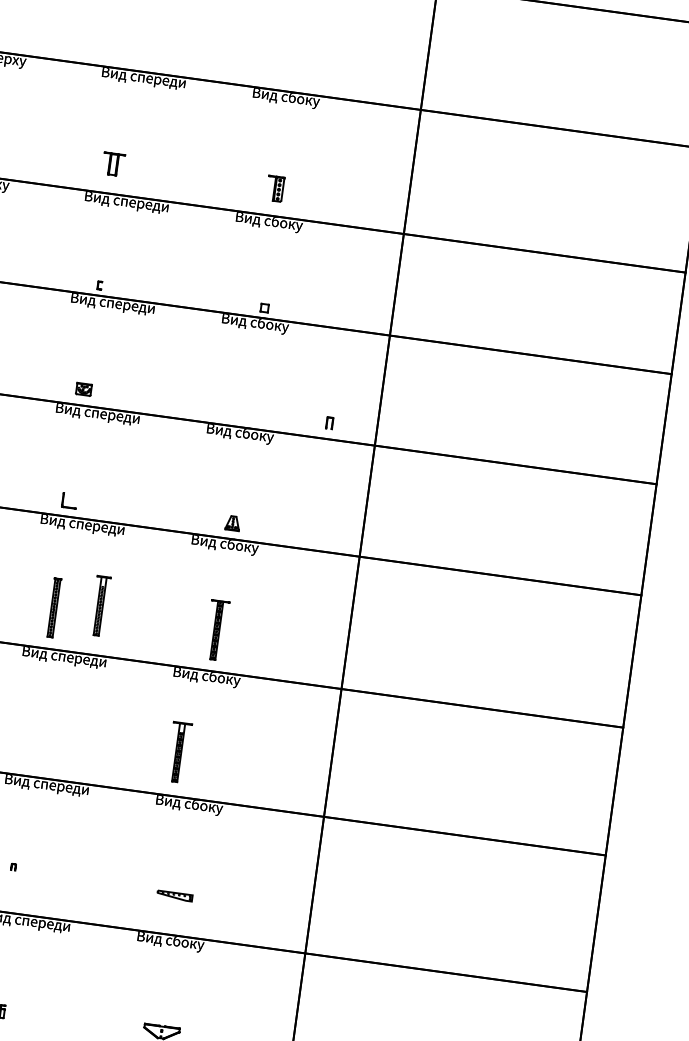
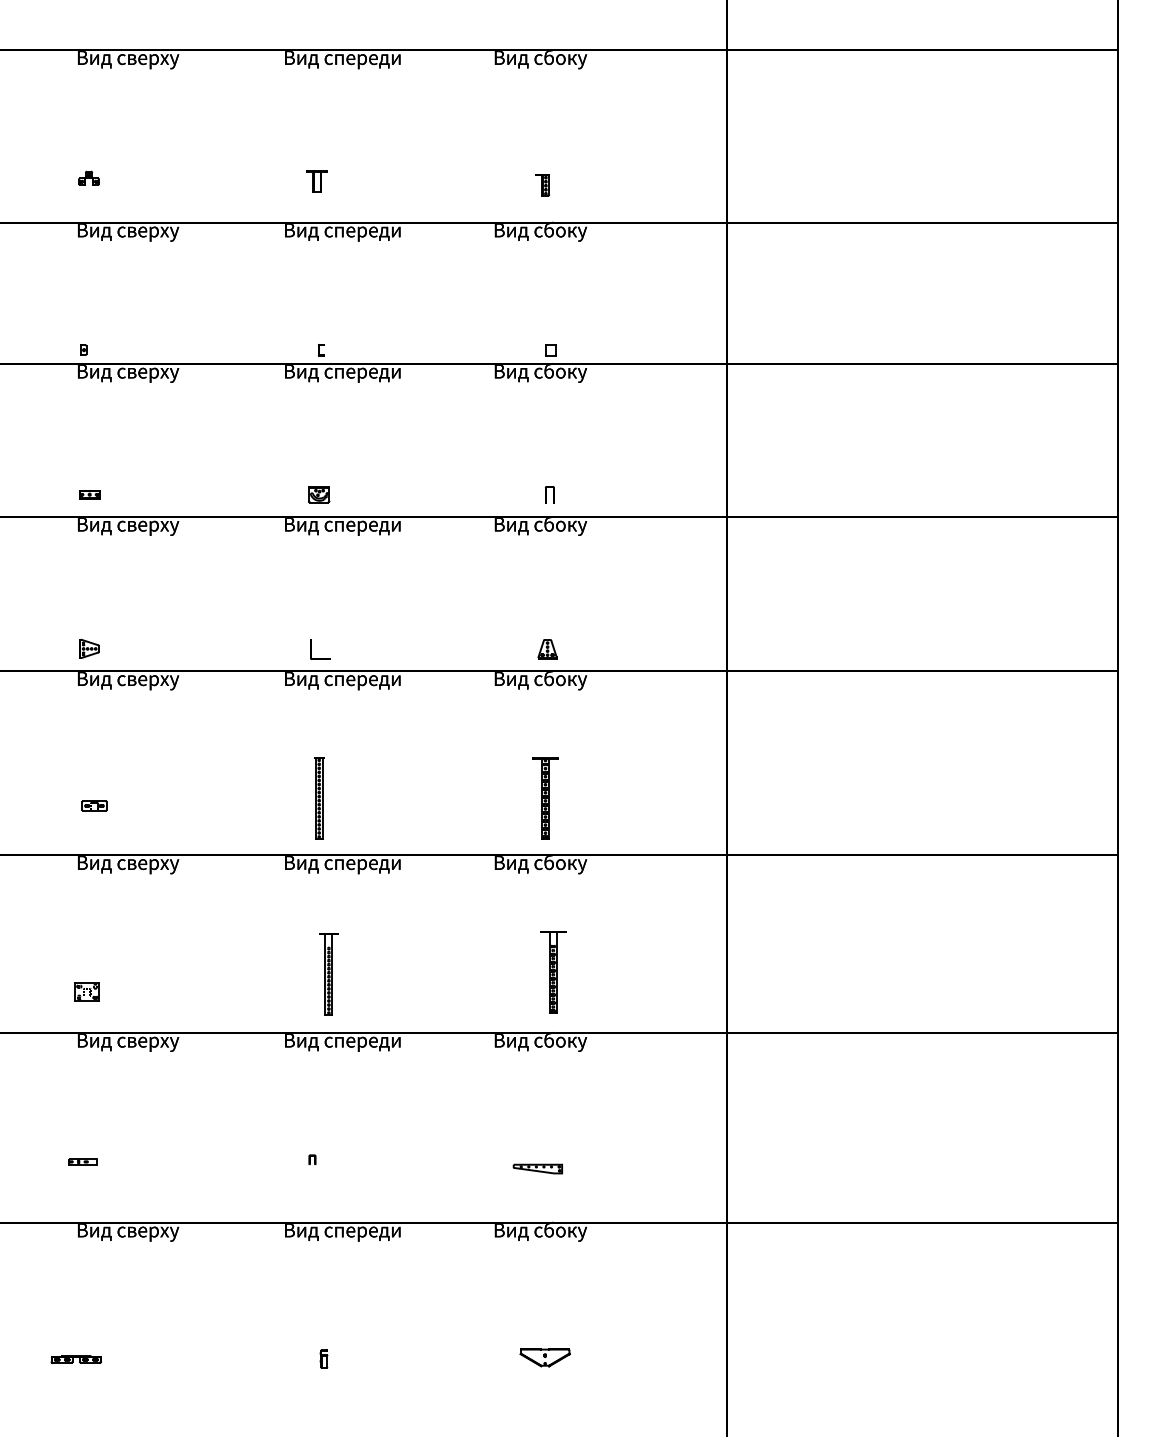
part: (112, 163) -> (316, 181), size x0.71
part: (275, 188) -> (542, 185), size x0.62
part: (329, 422) -> (549, 494), moved
part: (99, 606) -> (328, 974), moved
part: (178, 752) -> (553, 972), moved

